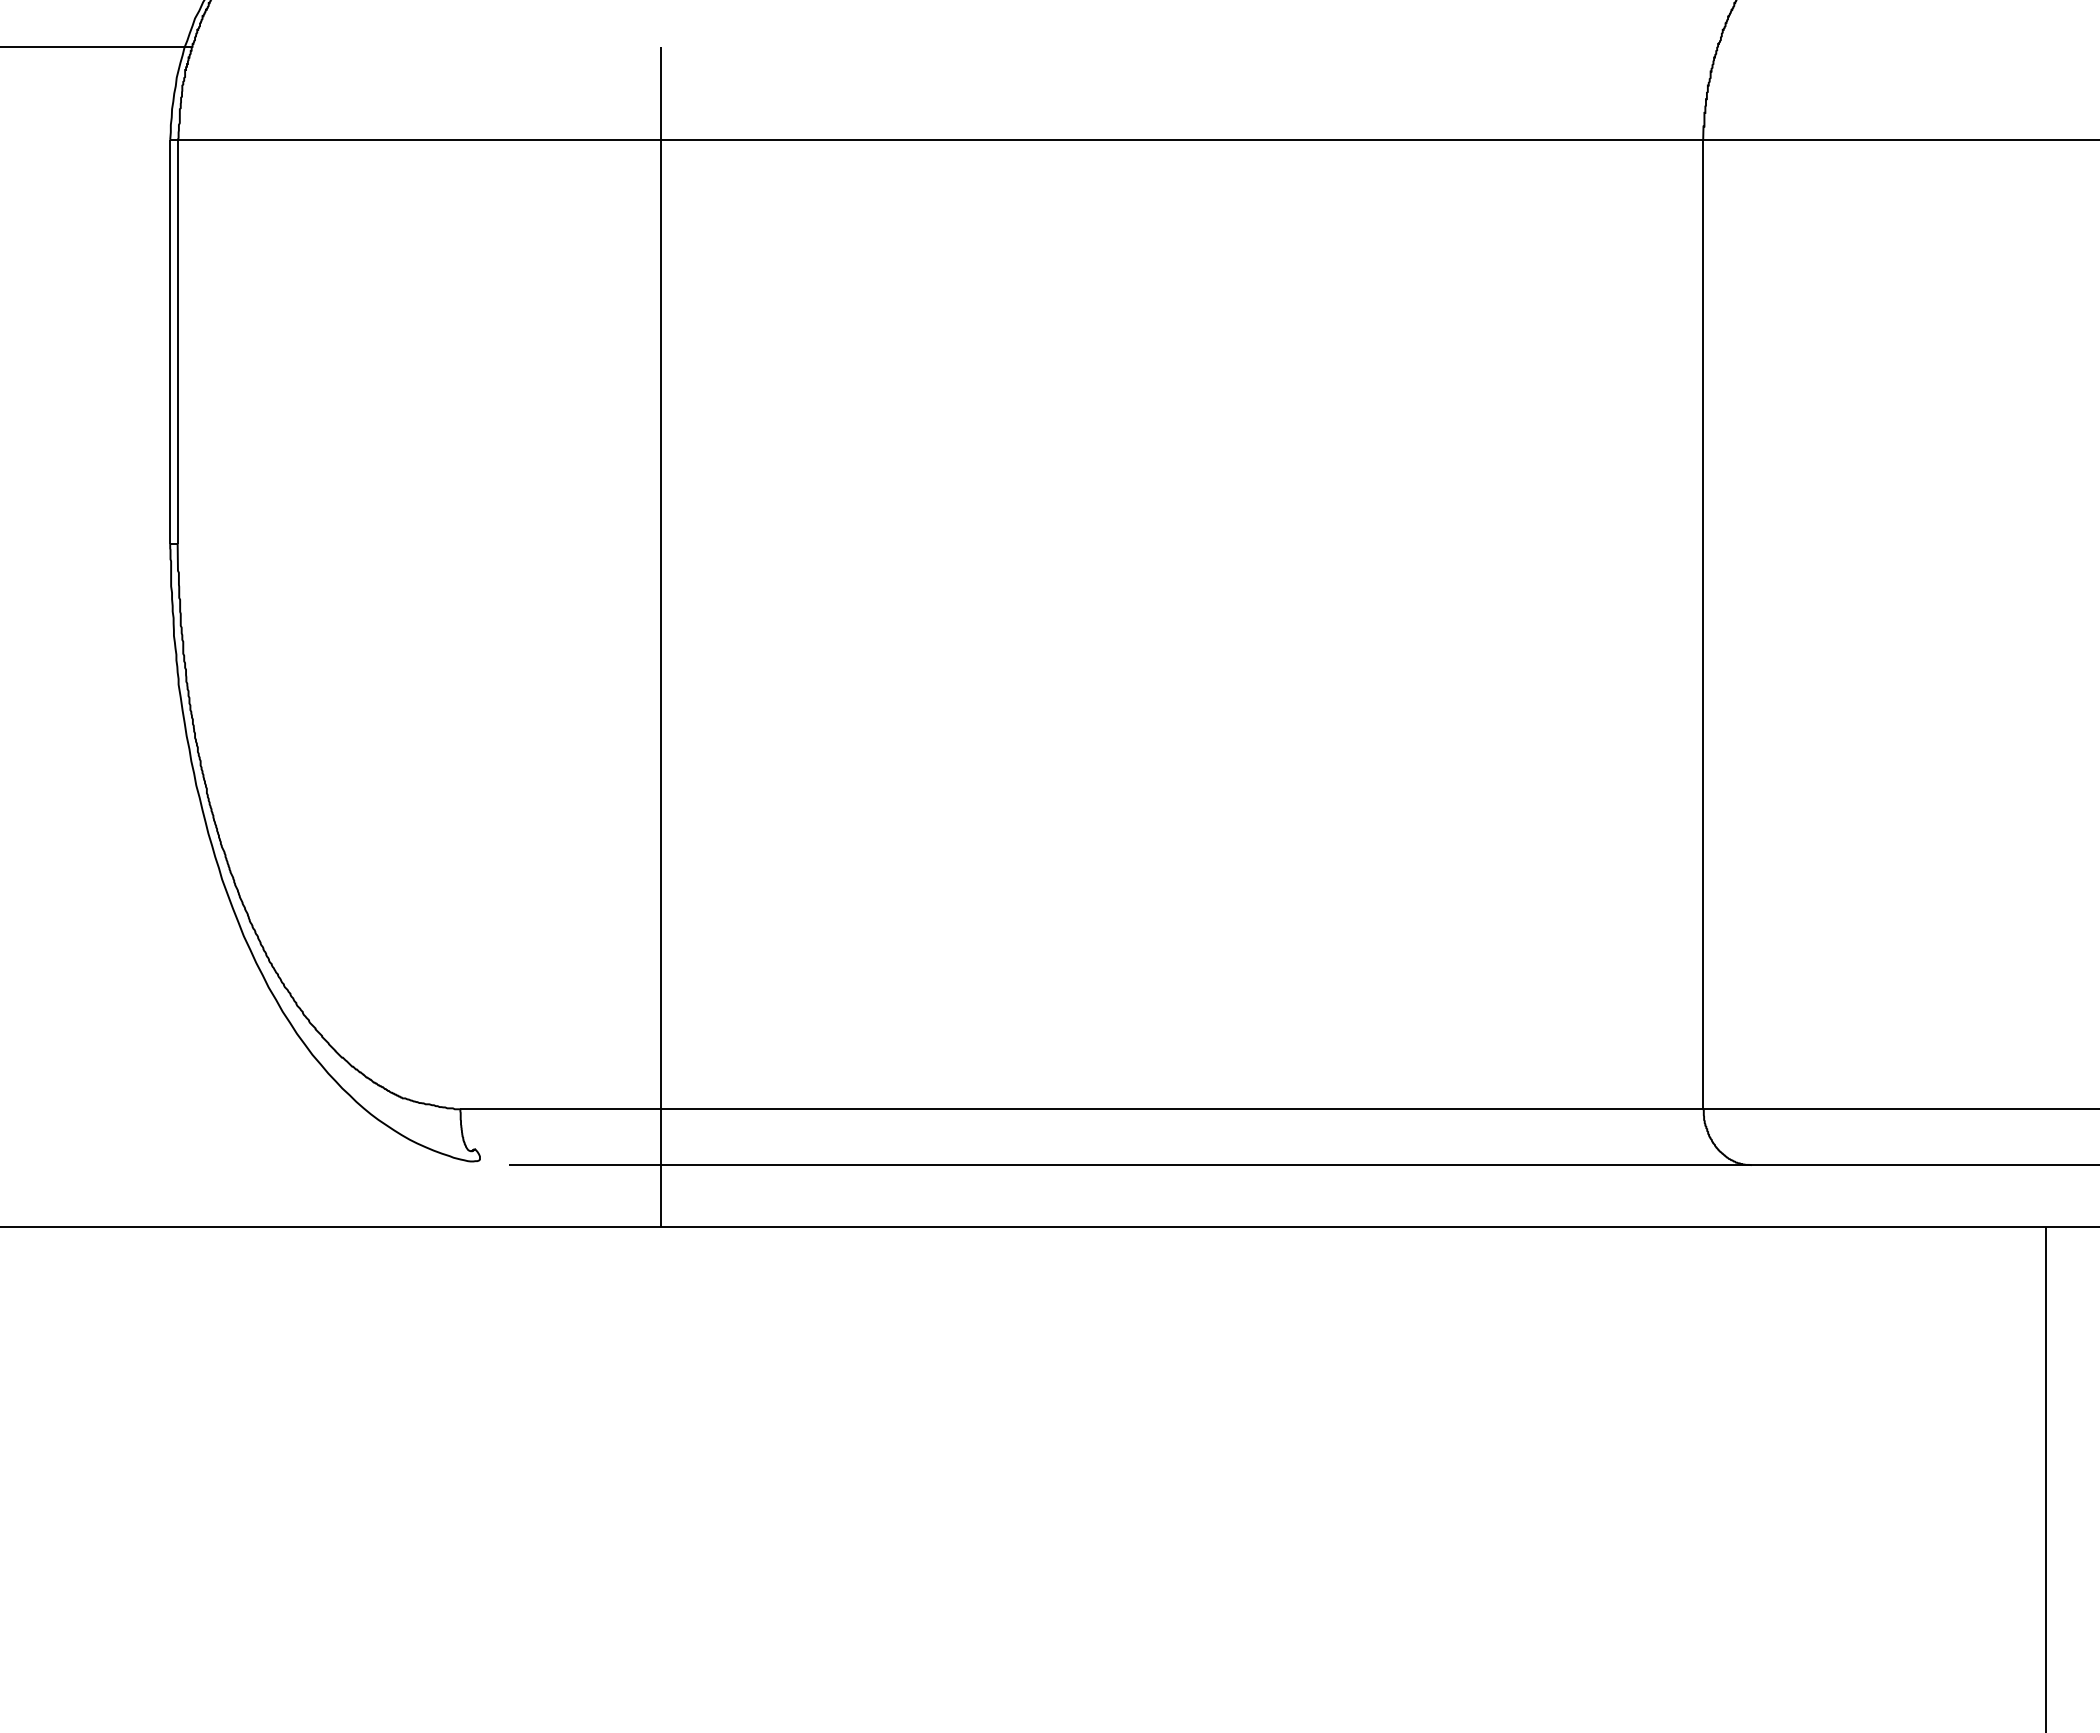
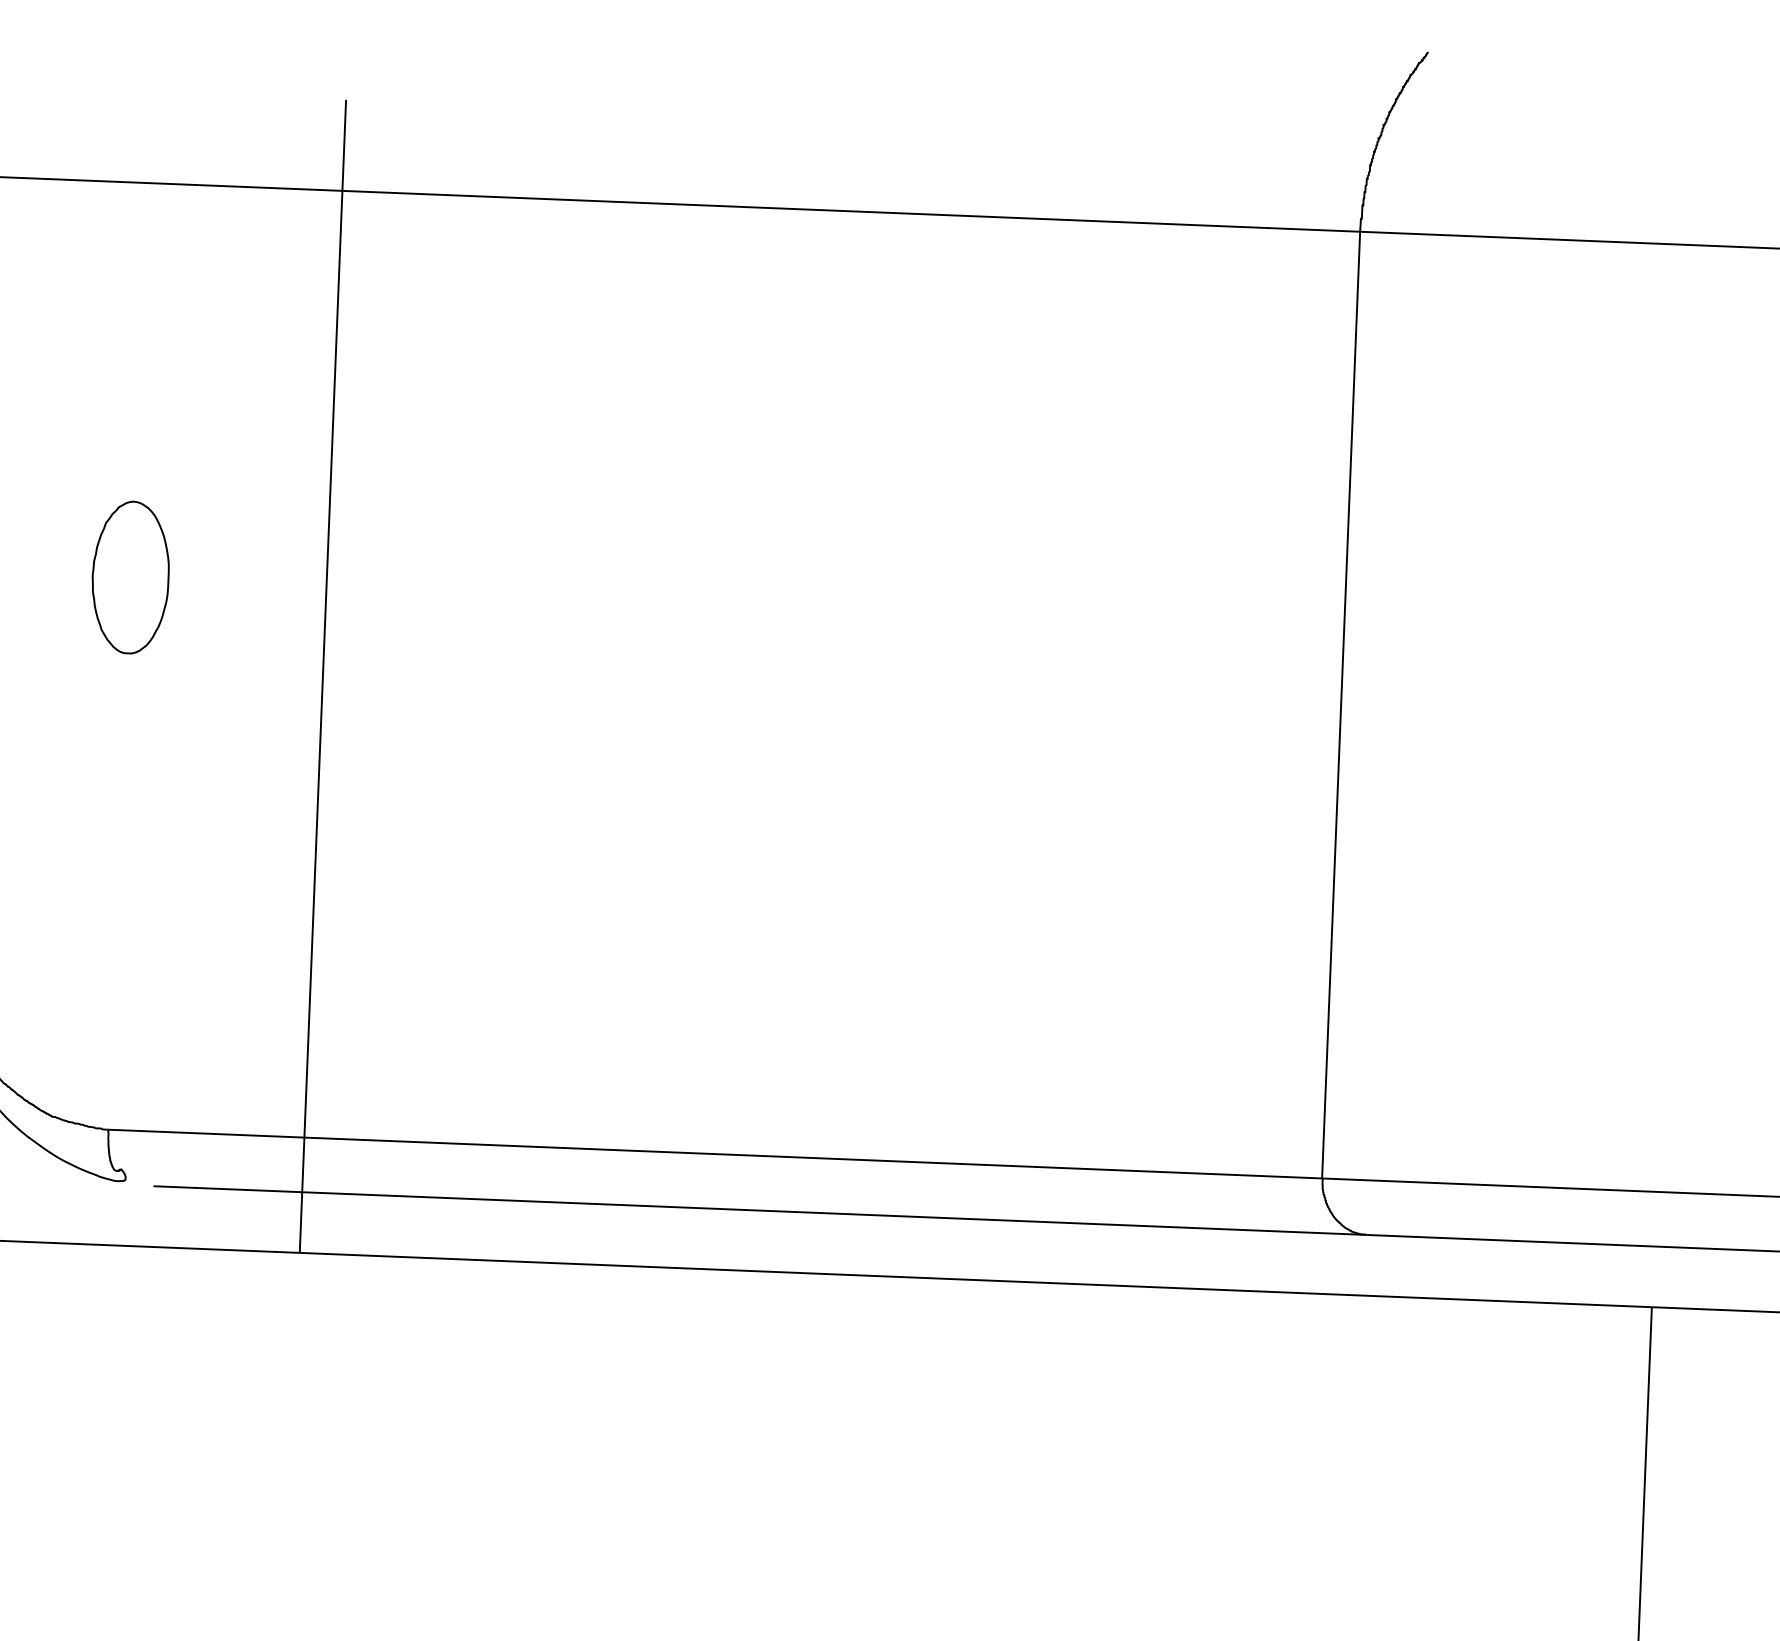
part: (460, 543) -> (130, 577), added

